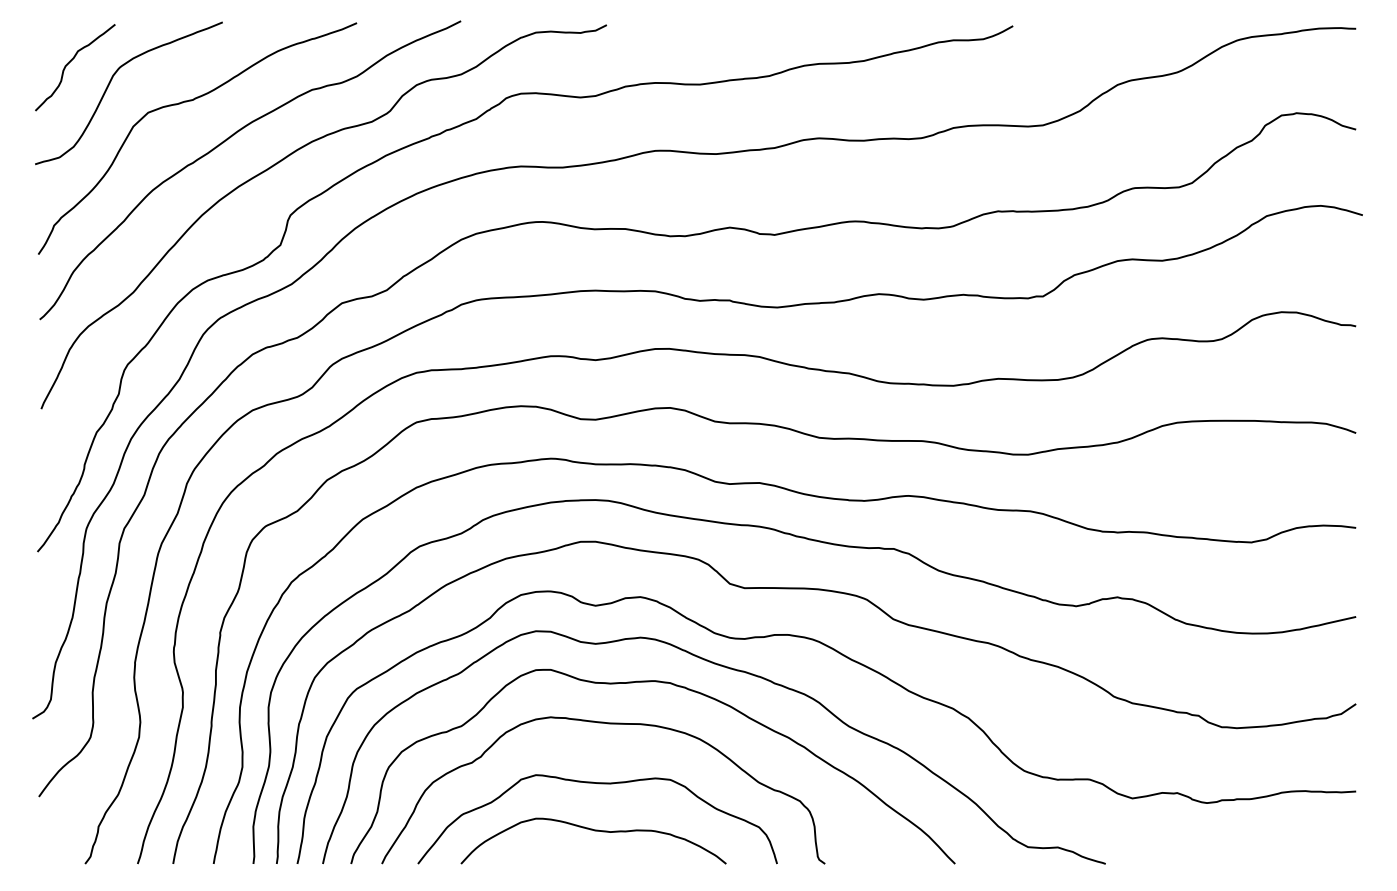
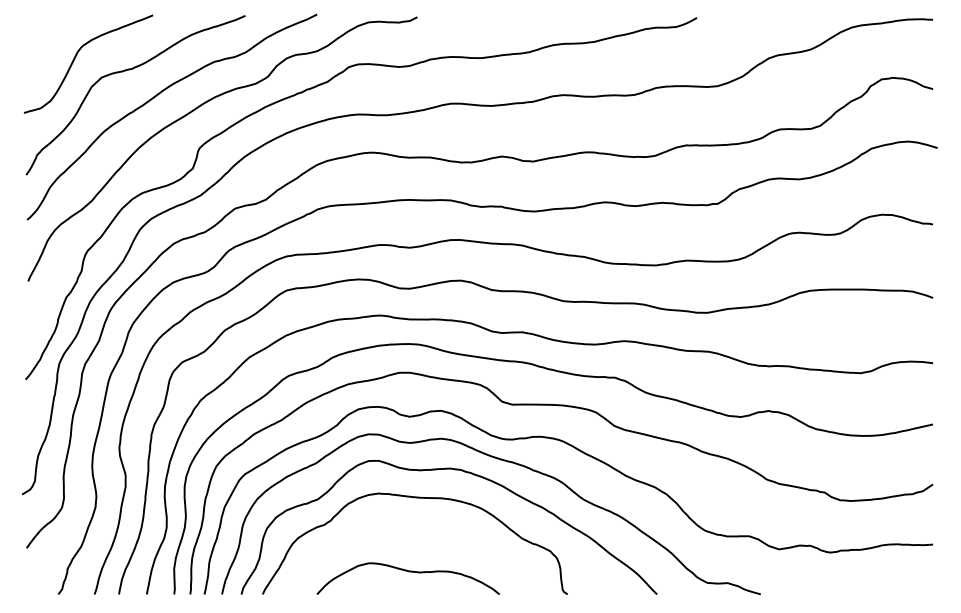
curve: (70, 63) -> (48, 43), removed
curve: (598, 784) -> (411, 539), removed

